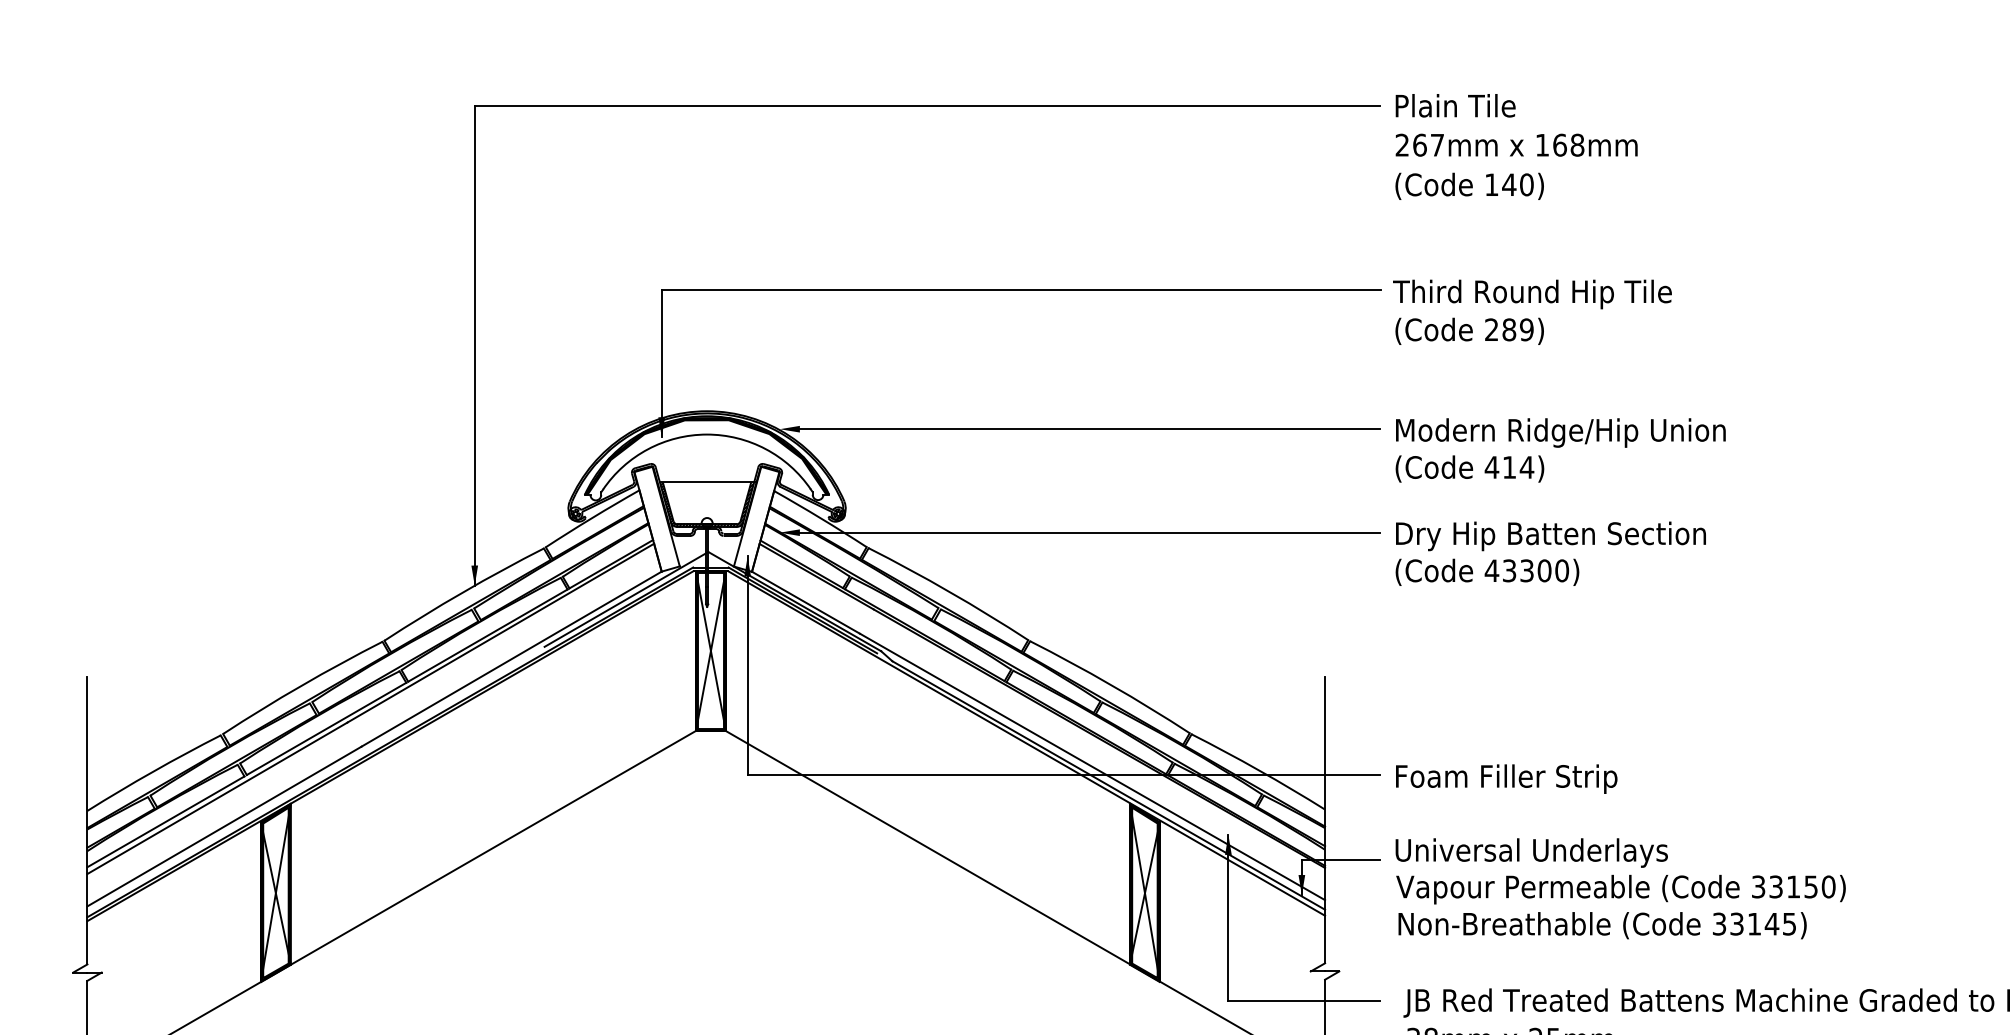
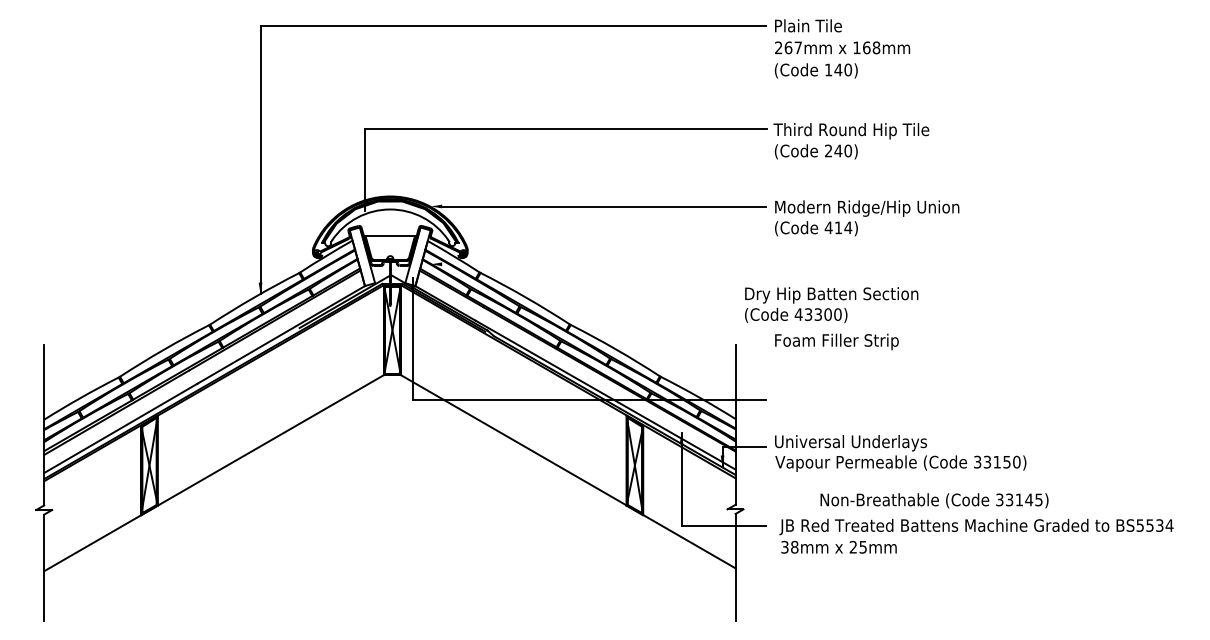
text: (1516, 328) -> (842, 150), 289) -> 240)
line: (1086, 533) -> (602, 264), removed
text: (1550, 552) -> (831, 304), moved
text: (1505, 778) -> (836, 341), moved
text: (1602, 925) -> (934, 500), moved

